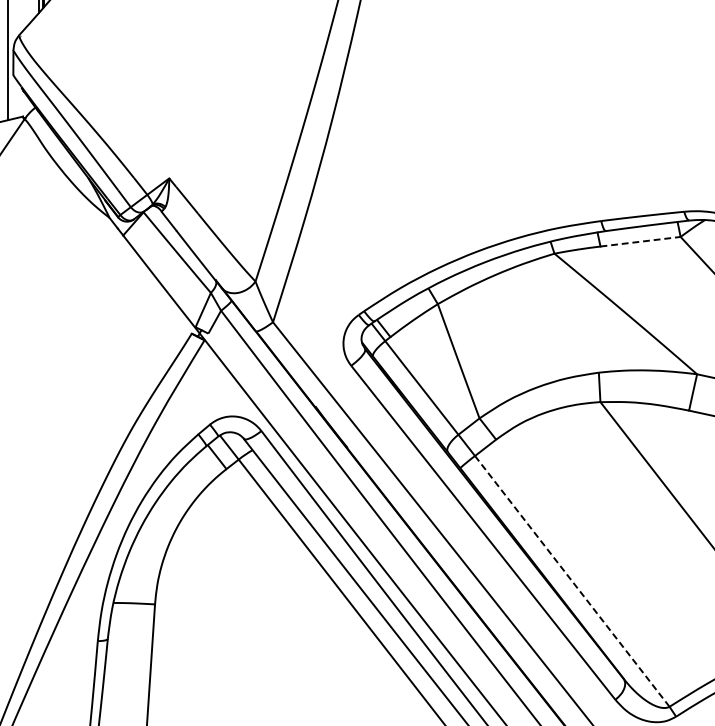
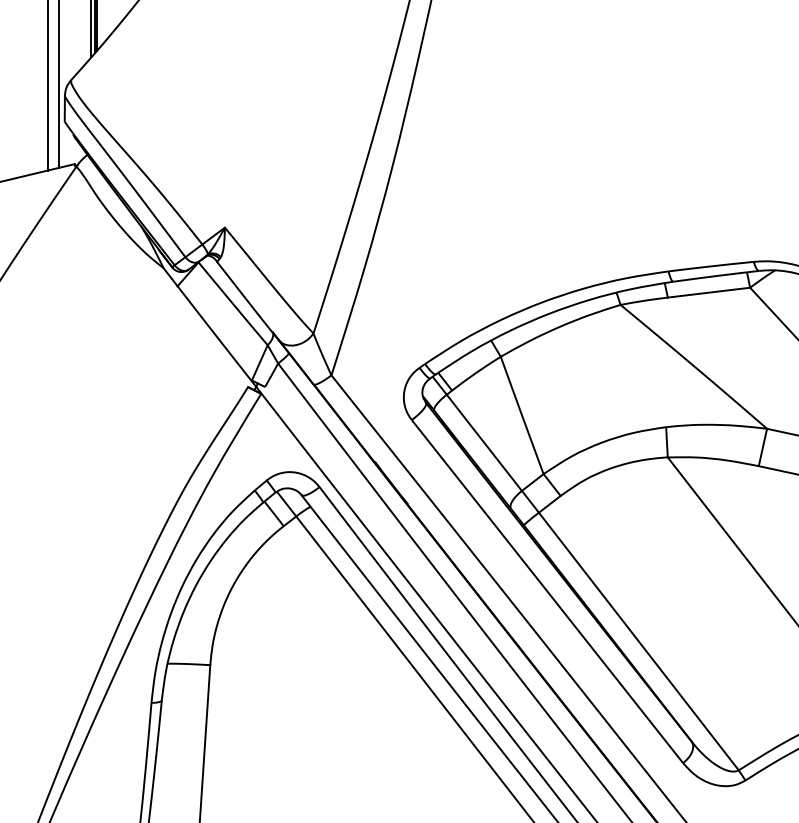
line: (641, 241) -> (709, 292), dashed -> solid
line: (572, 581) -> (639, 641), dashed -> solid

